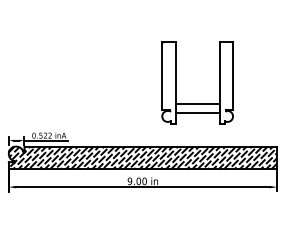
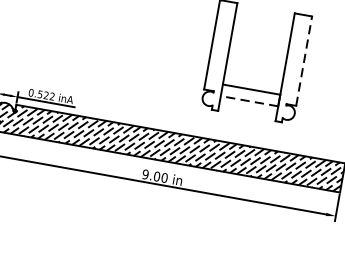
line: (233, 75) -> (304, 60), solid -> dashed
line: (197, 112) -> (249, 100), solid -> dashed

